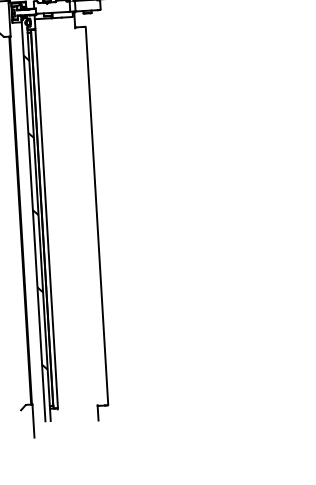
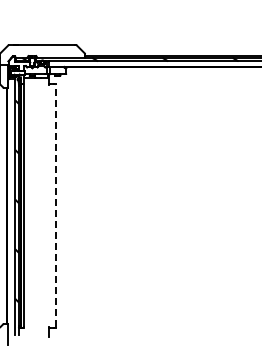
line: (97, 215) -> (56, 205), solid -> dashed

